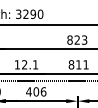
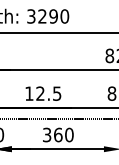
text: (35, 64) -> (57, 93), 12.1 -> 12.5
text: (36, 91) -> (58, 134), 406 -> 360

